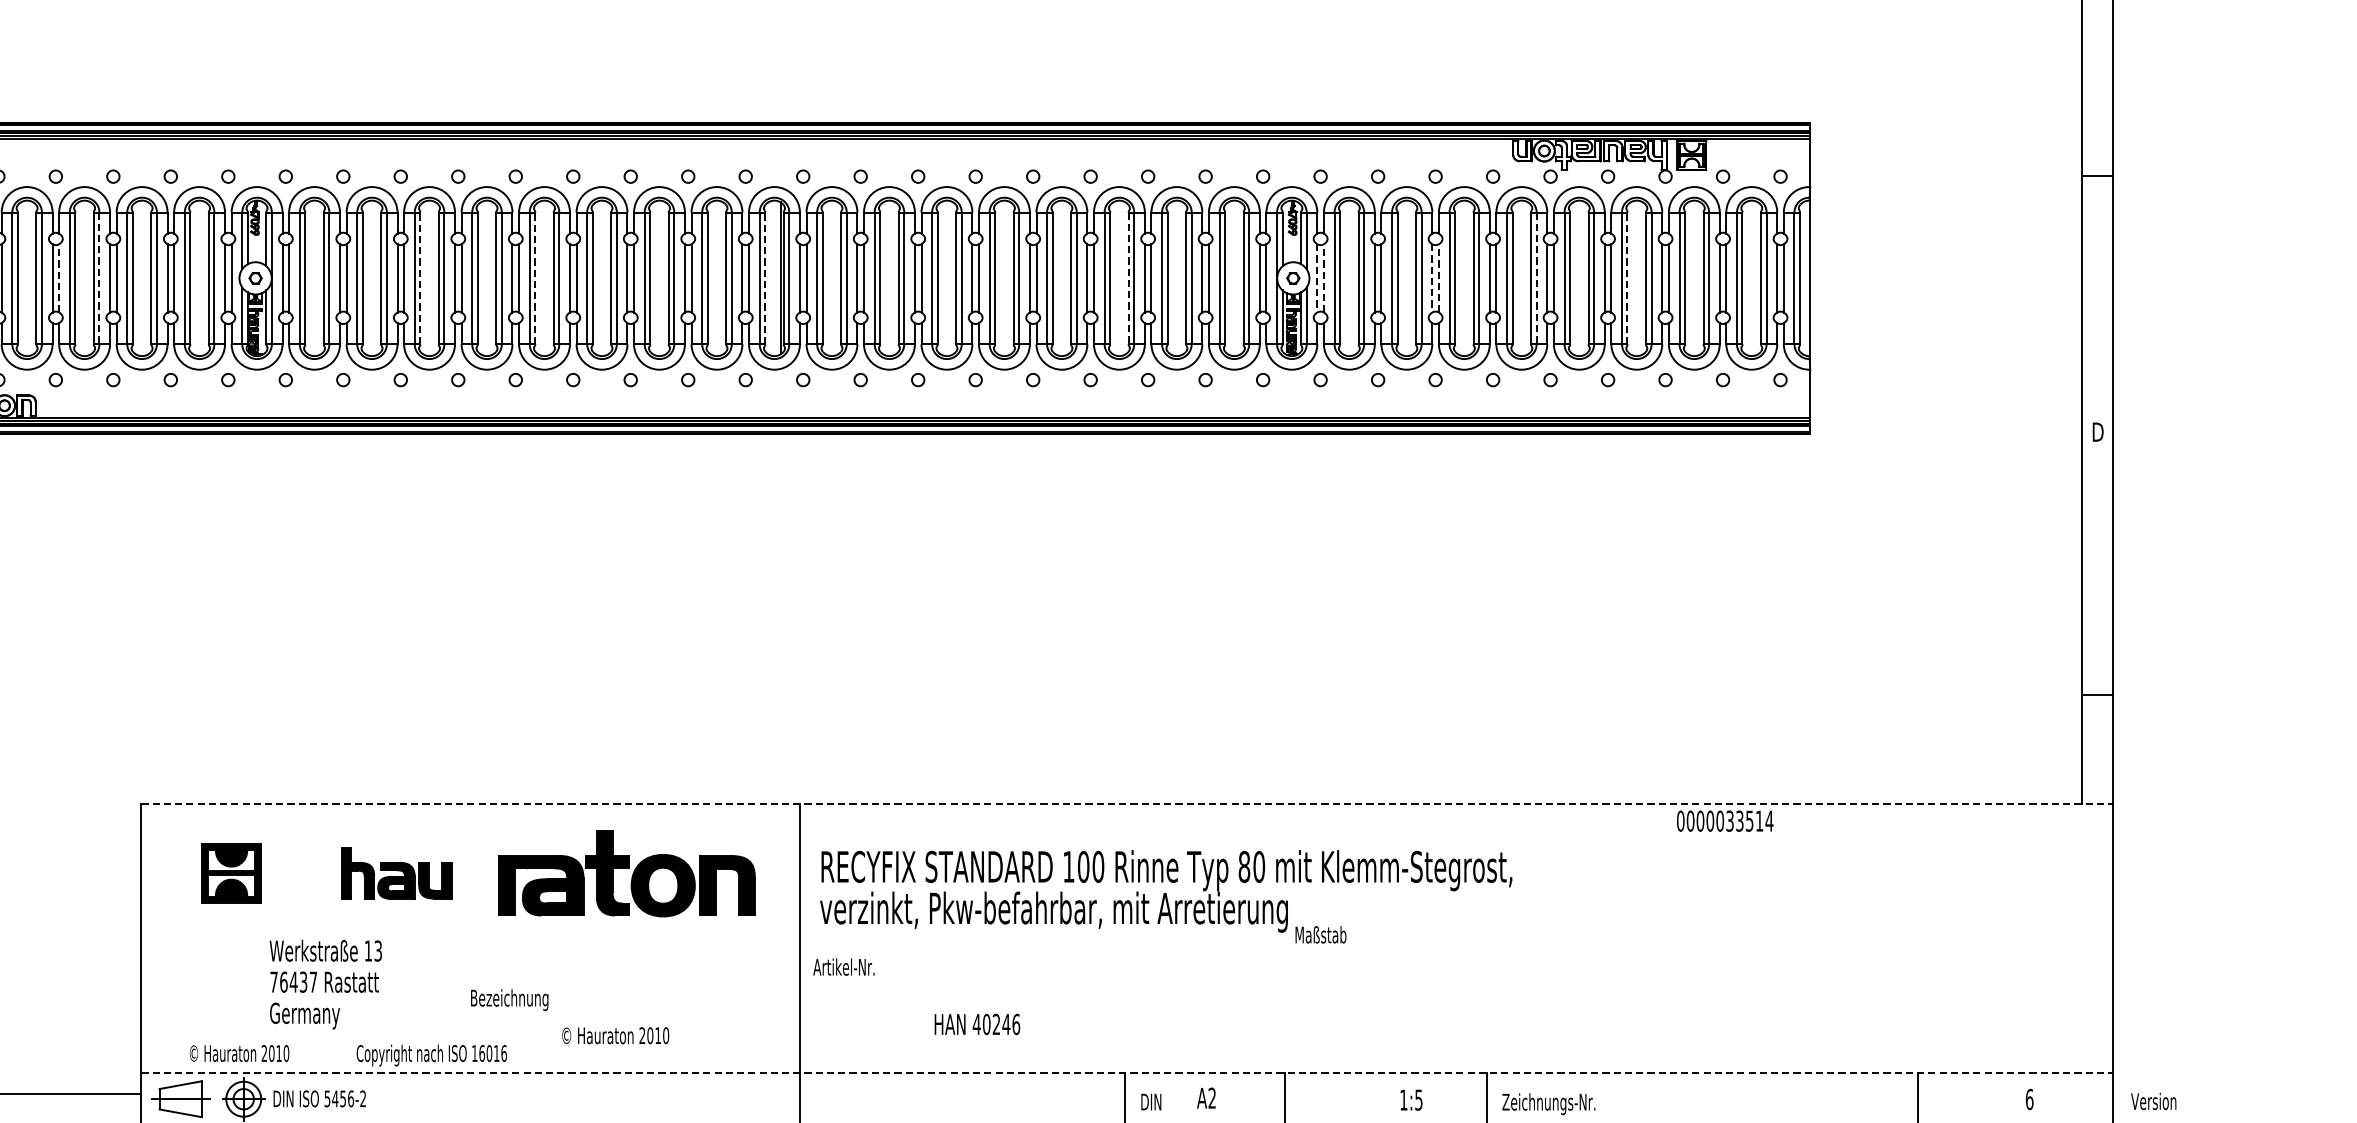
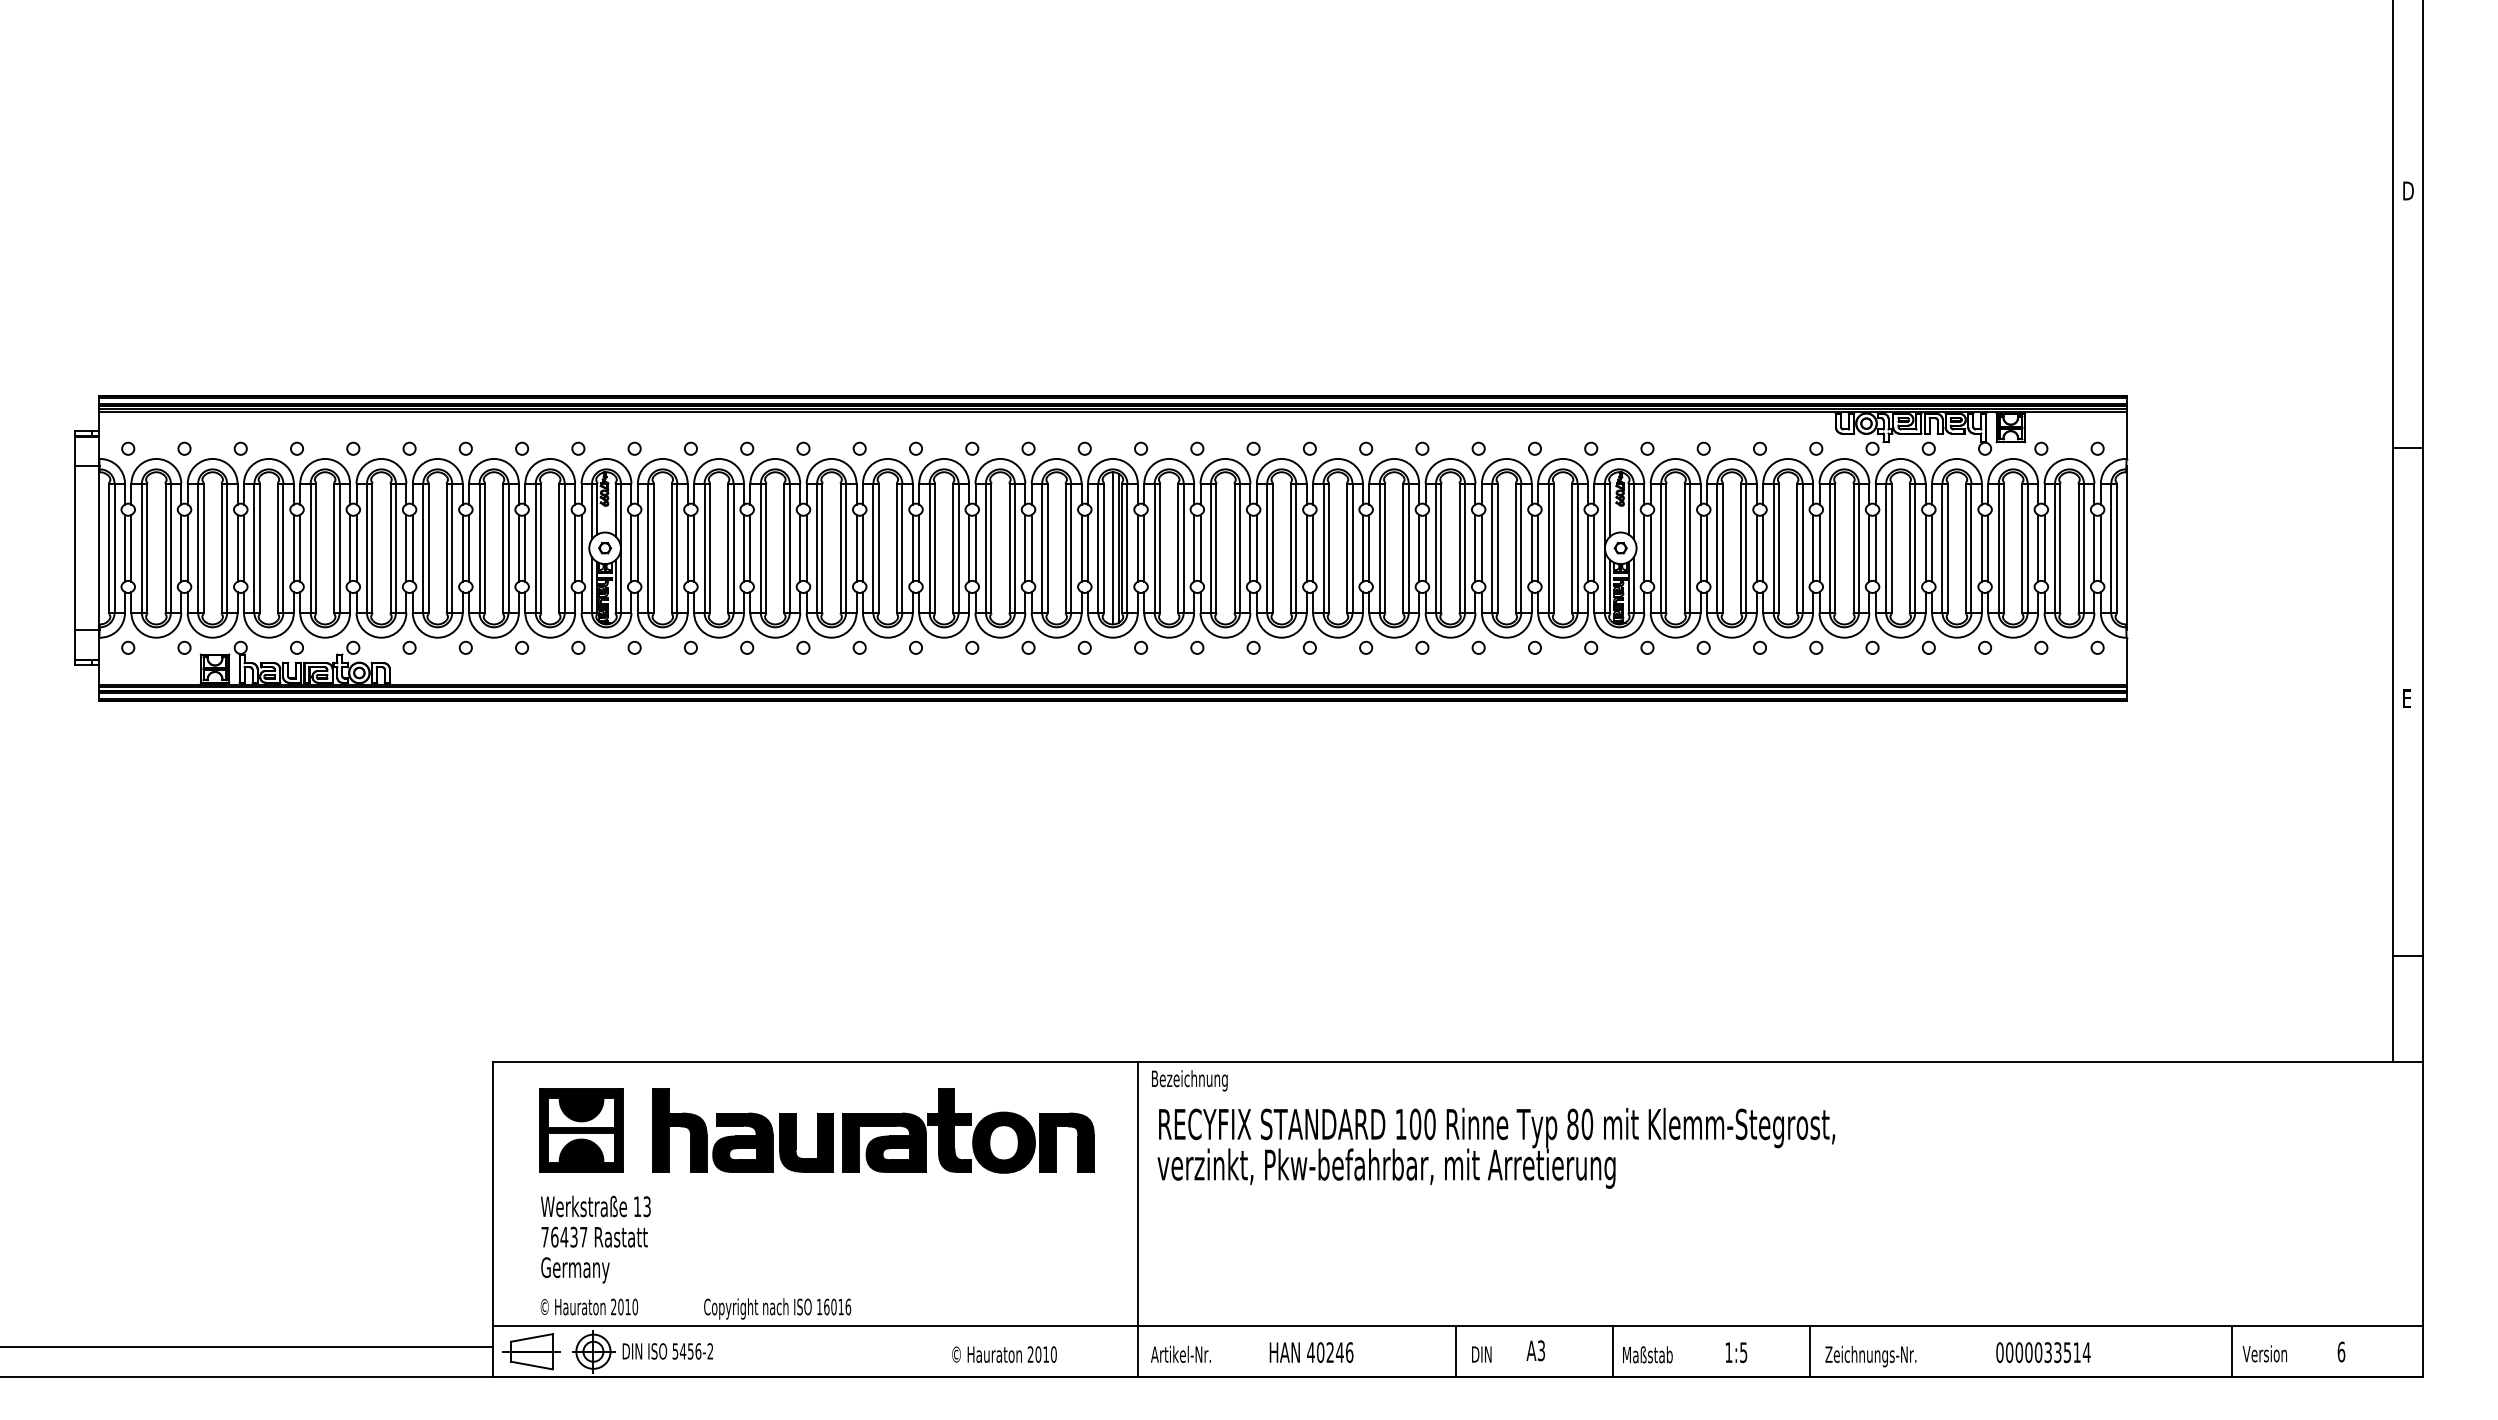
line: (58, 277) -> (412, 547), dashed -> solid
line: (420, 277) -> (766, 547), dashed -> solid
line: (534, 277) -> (878, 547), dashed -> solid
line: (764, 277) -> (1103, 547), dashed -> solid
line: (1323, 277) -> (1650, 547), dashed -> solid
line: (1439, 277) -> (1763, 547), dashed -> solid
line: (1627, 277) -> (1947, 547), dashed -> solid
line: (99, 278) -> (452, 548), dashed -> solid
line: (774, 278) -> (1112, 548), added
line: (1128, 278) -> (1459, 548), dashed -> solid
line: (1317, 278) -> (1644, 548), dashed -> solid
line: (1432, 278) -> (1756, 548), dashed -> solid
line: (1536, 278) -> (1858, 548), dashed -> solid
text: (2098, 431) -> (2408, 698), D -> E
line: (1127, 803) -> (1458, 1062), dashed -> solid
text: (1725, 821) -> (2043, 1352), moved
part: (231, 873) -> (581, 1130), size x1.43
part: (396, 873) -> (742, 1130), size x1.67
text: (1320, 934) -> (1647, 1354), moved
text: (843, 966) -> (1180, 1353), moved
text: (325, 984) -> (595, 1239), moved
text: (509, 999) -> (1189, 1080), moved
text: (977, 1024) -> (1311, 1352), moved
text: (615, 1035) -> (1004, 1354), moved
line: (1127, 1073) -> (1458, 1326), dashed -> solid
text: (1211, 1097) -> (1540, 1350), A2 -> A3
text: (2153, 1101) -> (2264, 1353), moved

